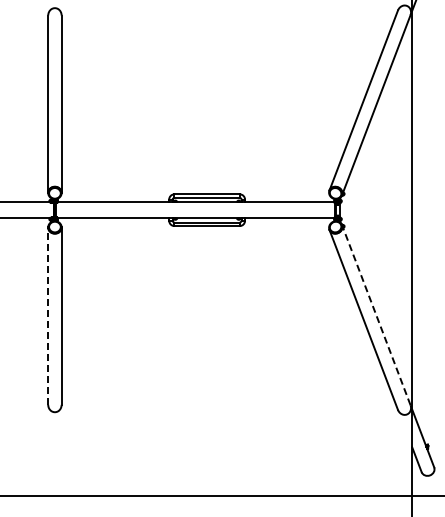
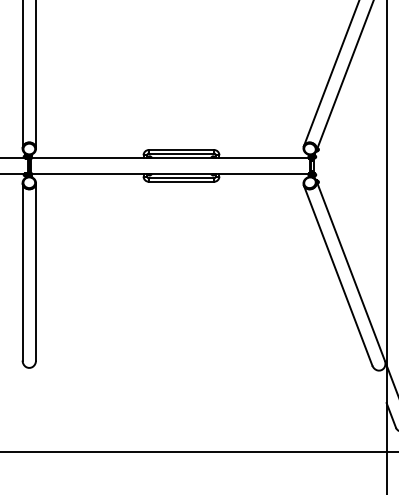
line: (376, 314) -> (350, 270), dashed -> solid
line: (48, 316) -> (22, 272), dashed -> solid

